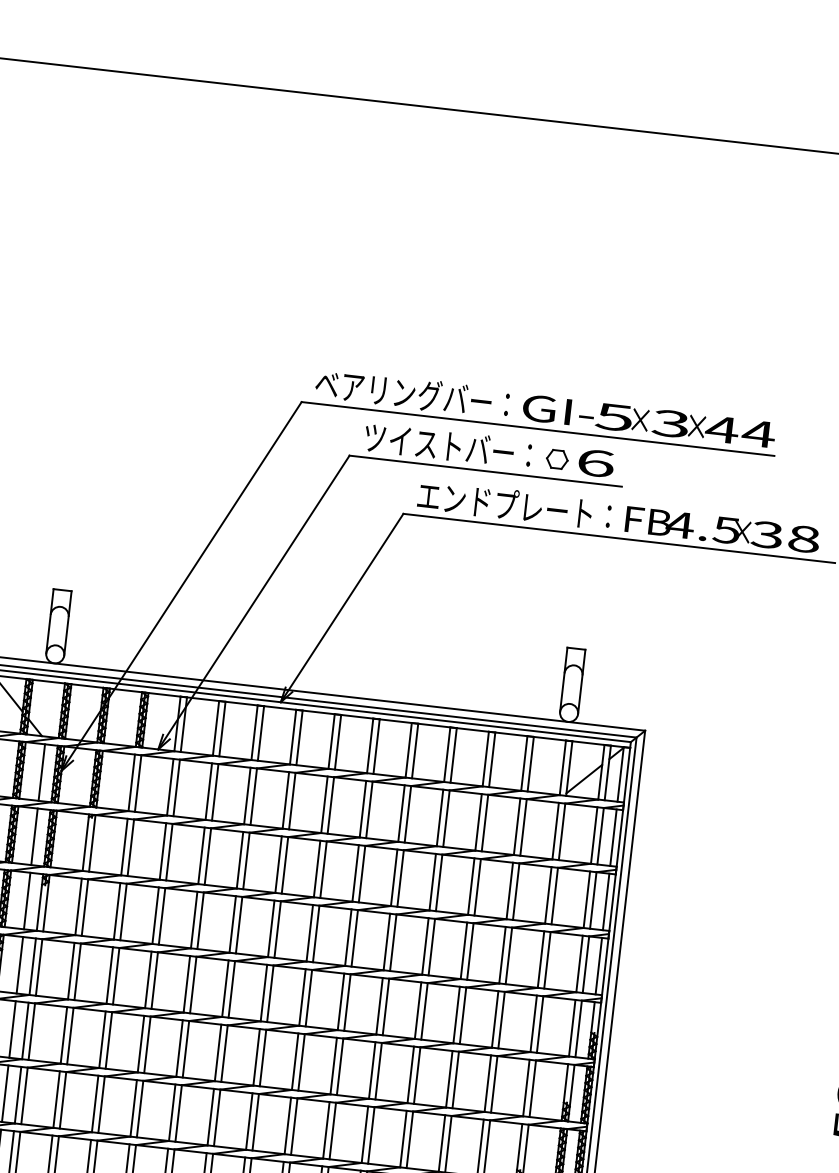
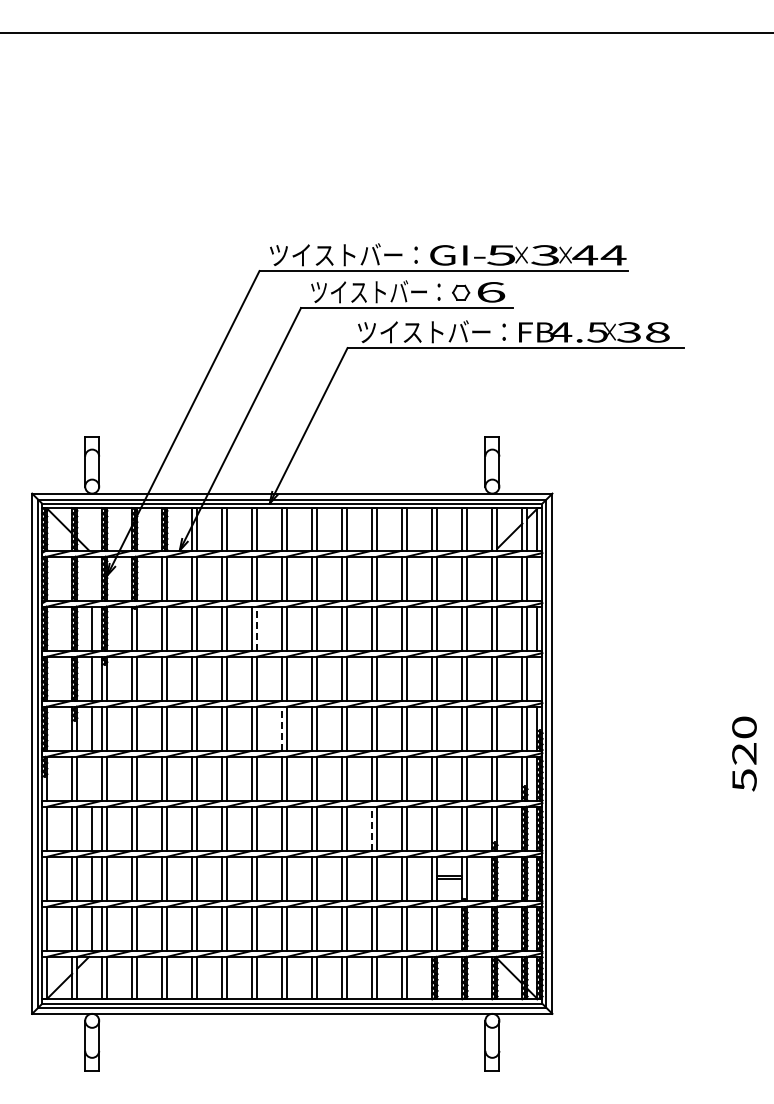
text: (411, 393) -> (343, 254), ベアリングバー： -> ツイストバー：
text: (514, 505) -> (432, 331), エンドプレート： -> ツイストバー：
line: (42, 772) -> (92, 578), removed
line: (613, 837) -> (537, 578), removed
line: (246, 860) -> (257, 628), solid -> dashed
line: (598, 965) -> (537, 678), removed
line: (264, 992) -> (282, 728), solid -> dashed
line: (12, 1029) -> (92, 778), removed
line: (365, 1134) -> (372, 828), solid -> dashed

